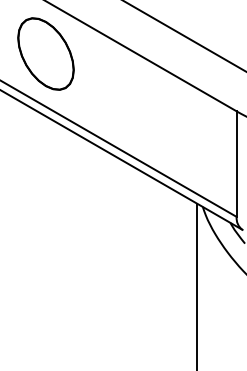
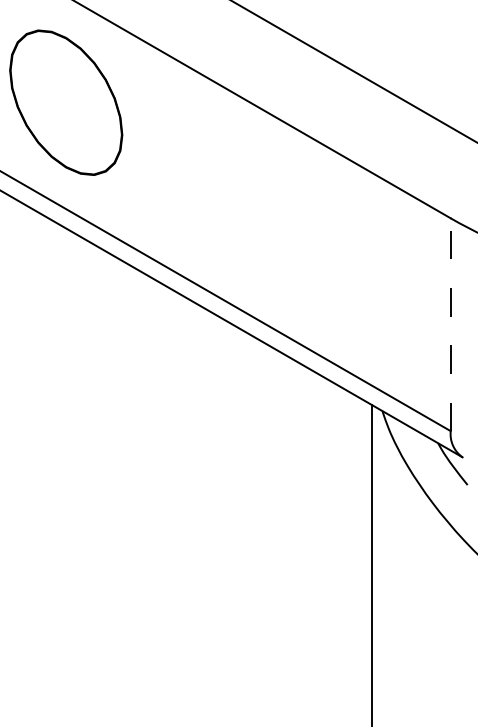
line: (236, 164) -> (450, 325), solid -> dashed

